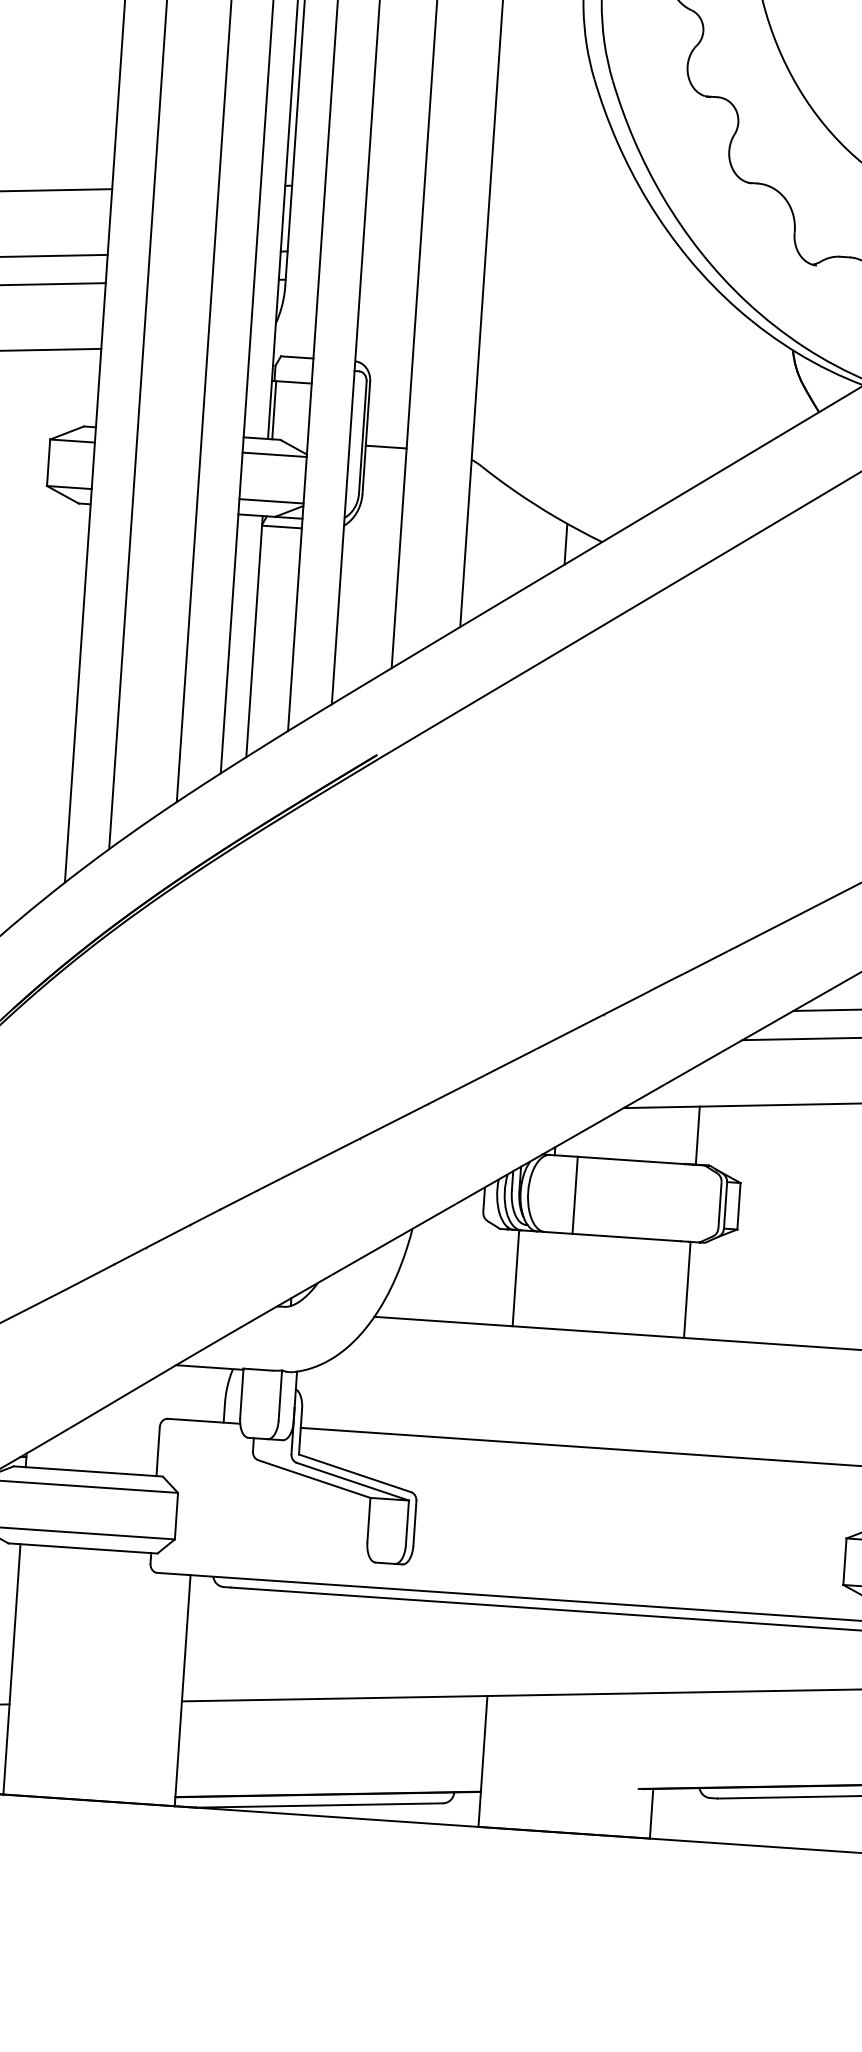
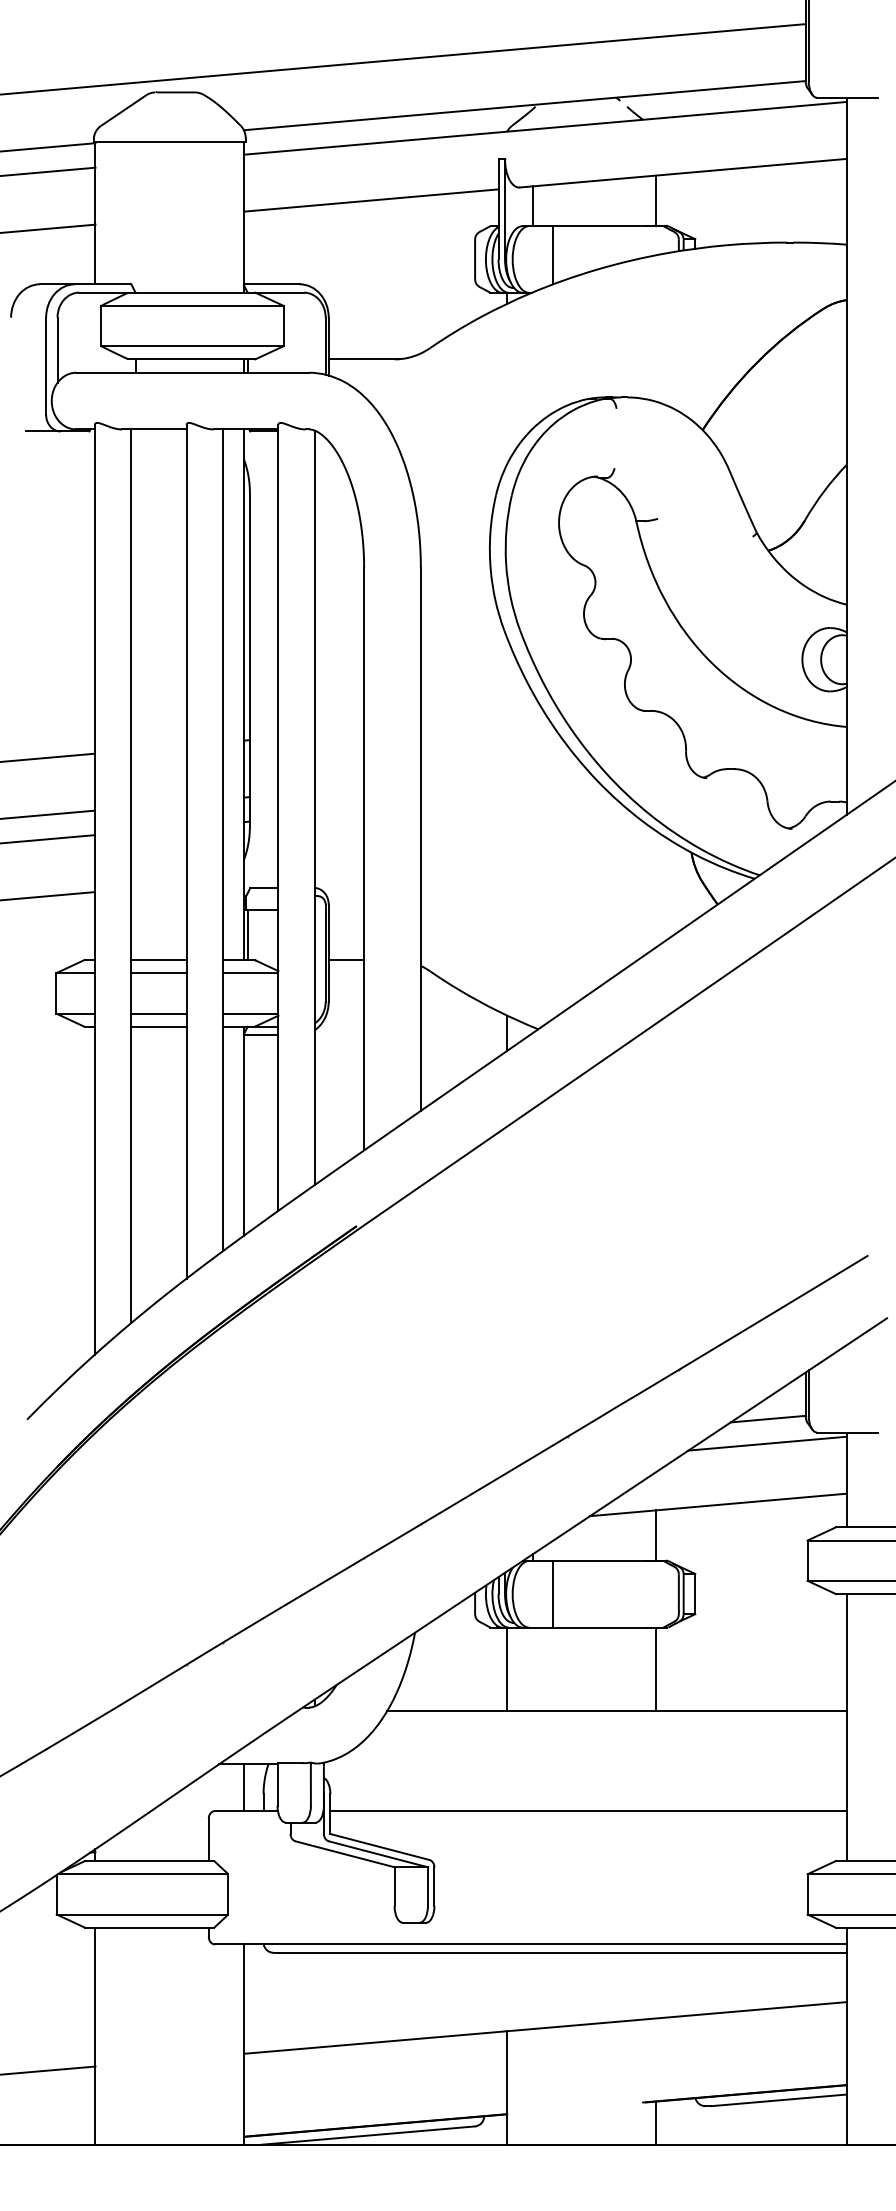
line: (169, 432) -> (158, 960), added
line: (168, 447) -> (158, 973), added
line: (165, 493) -> (158, 1013), added
line: (164, 508) -> (158, 1026), added
line: (202, 1393) -> (243, 1787), added

